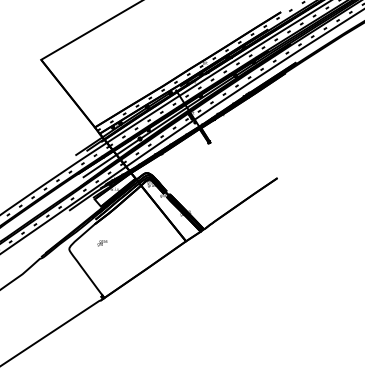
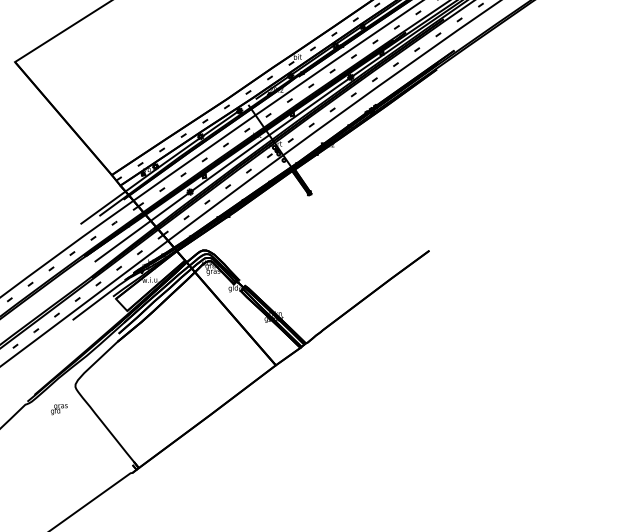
text: (102, 243) -> (59, 409), moved

